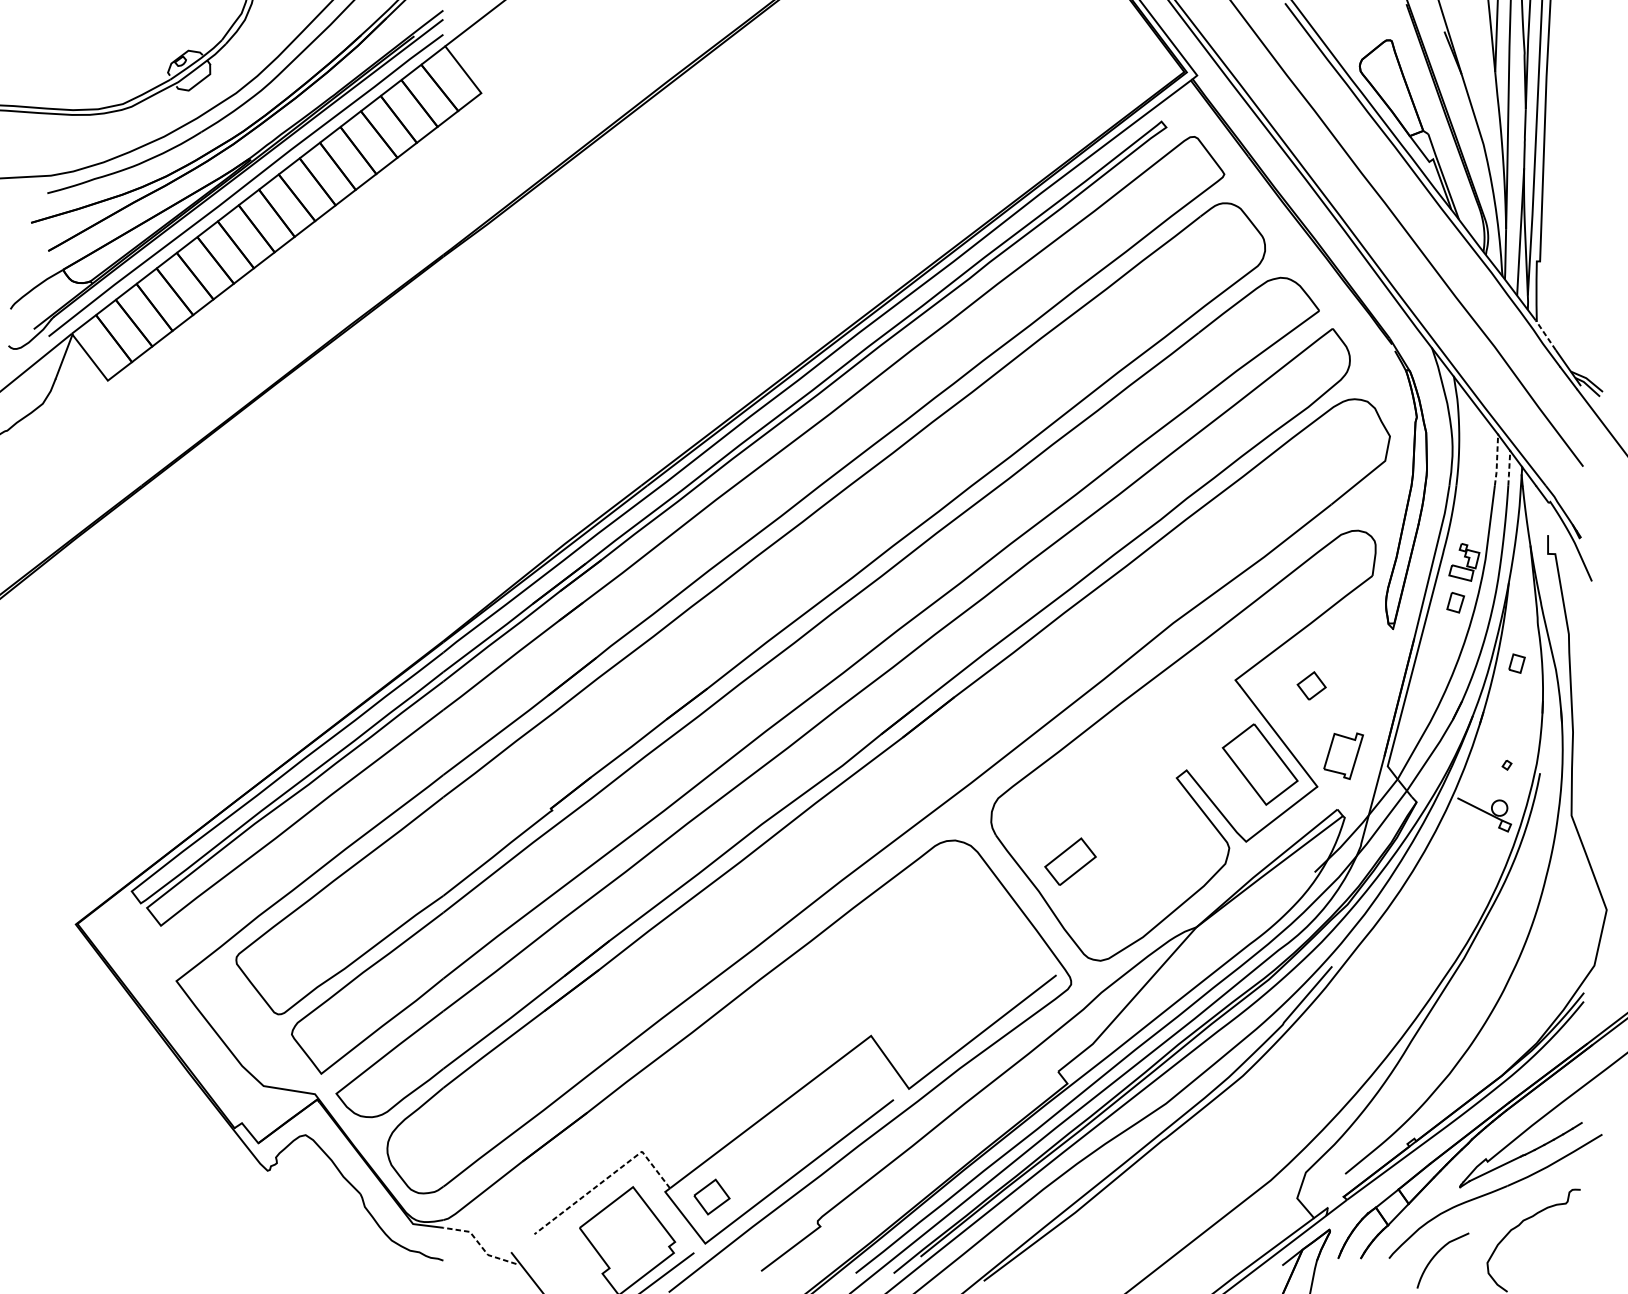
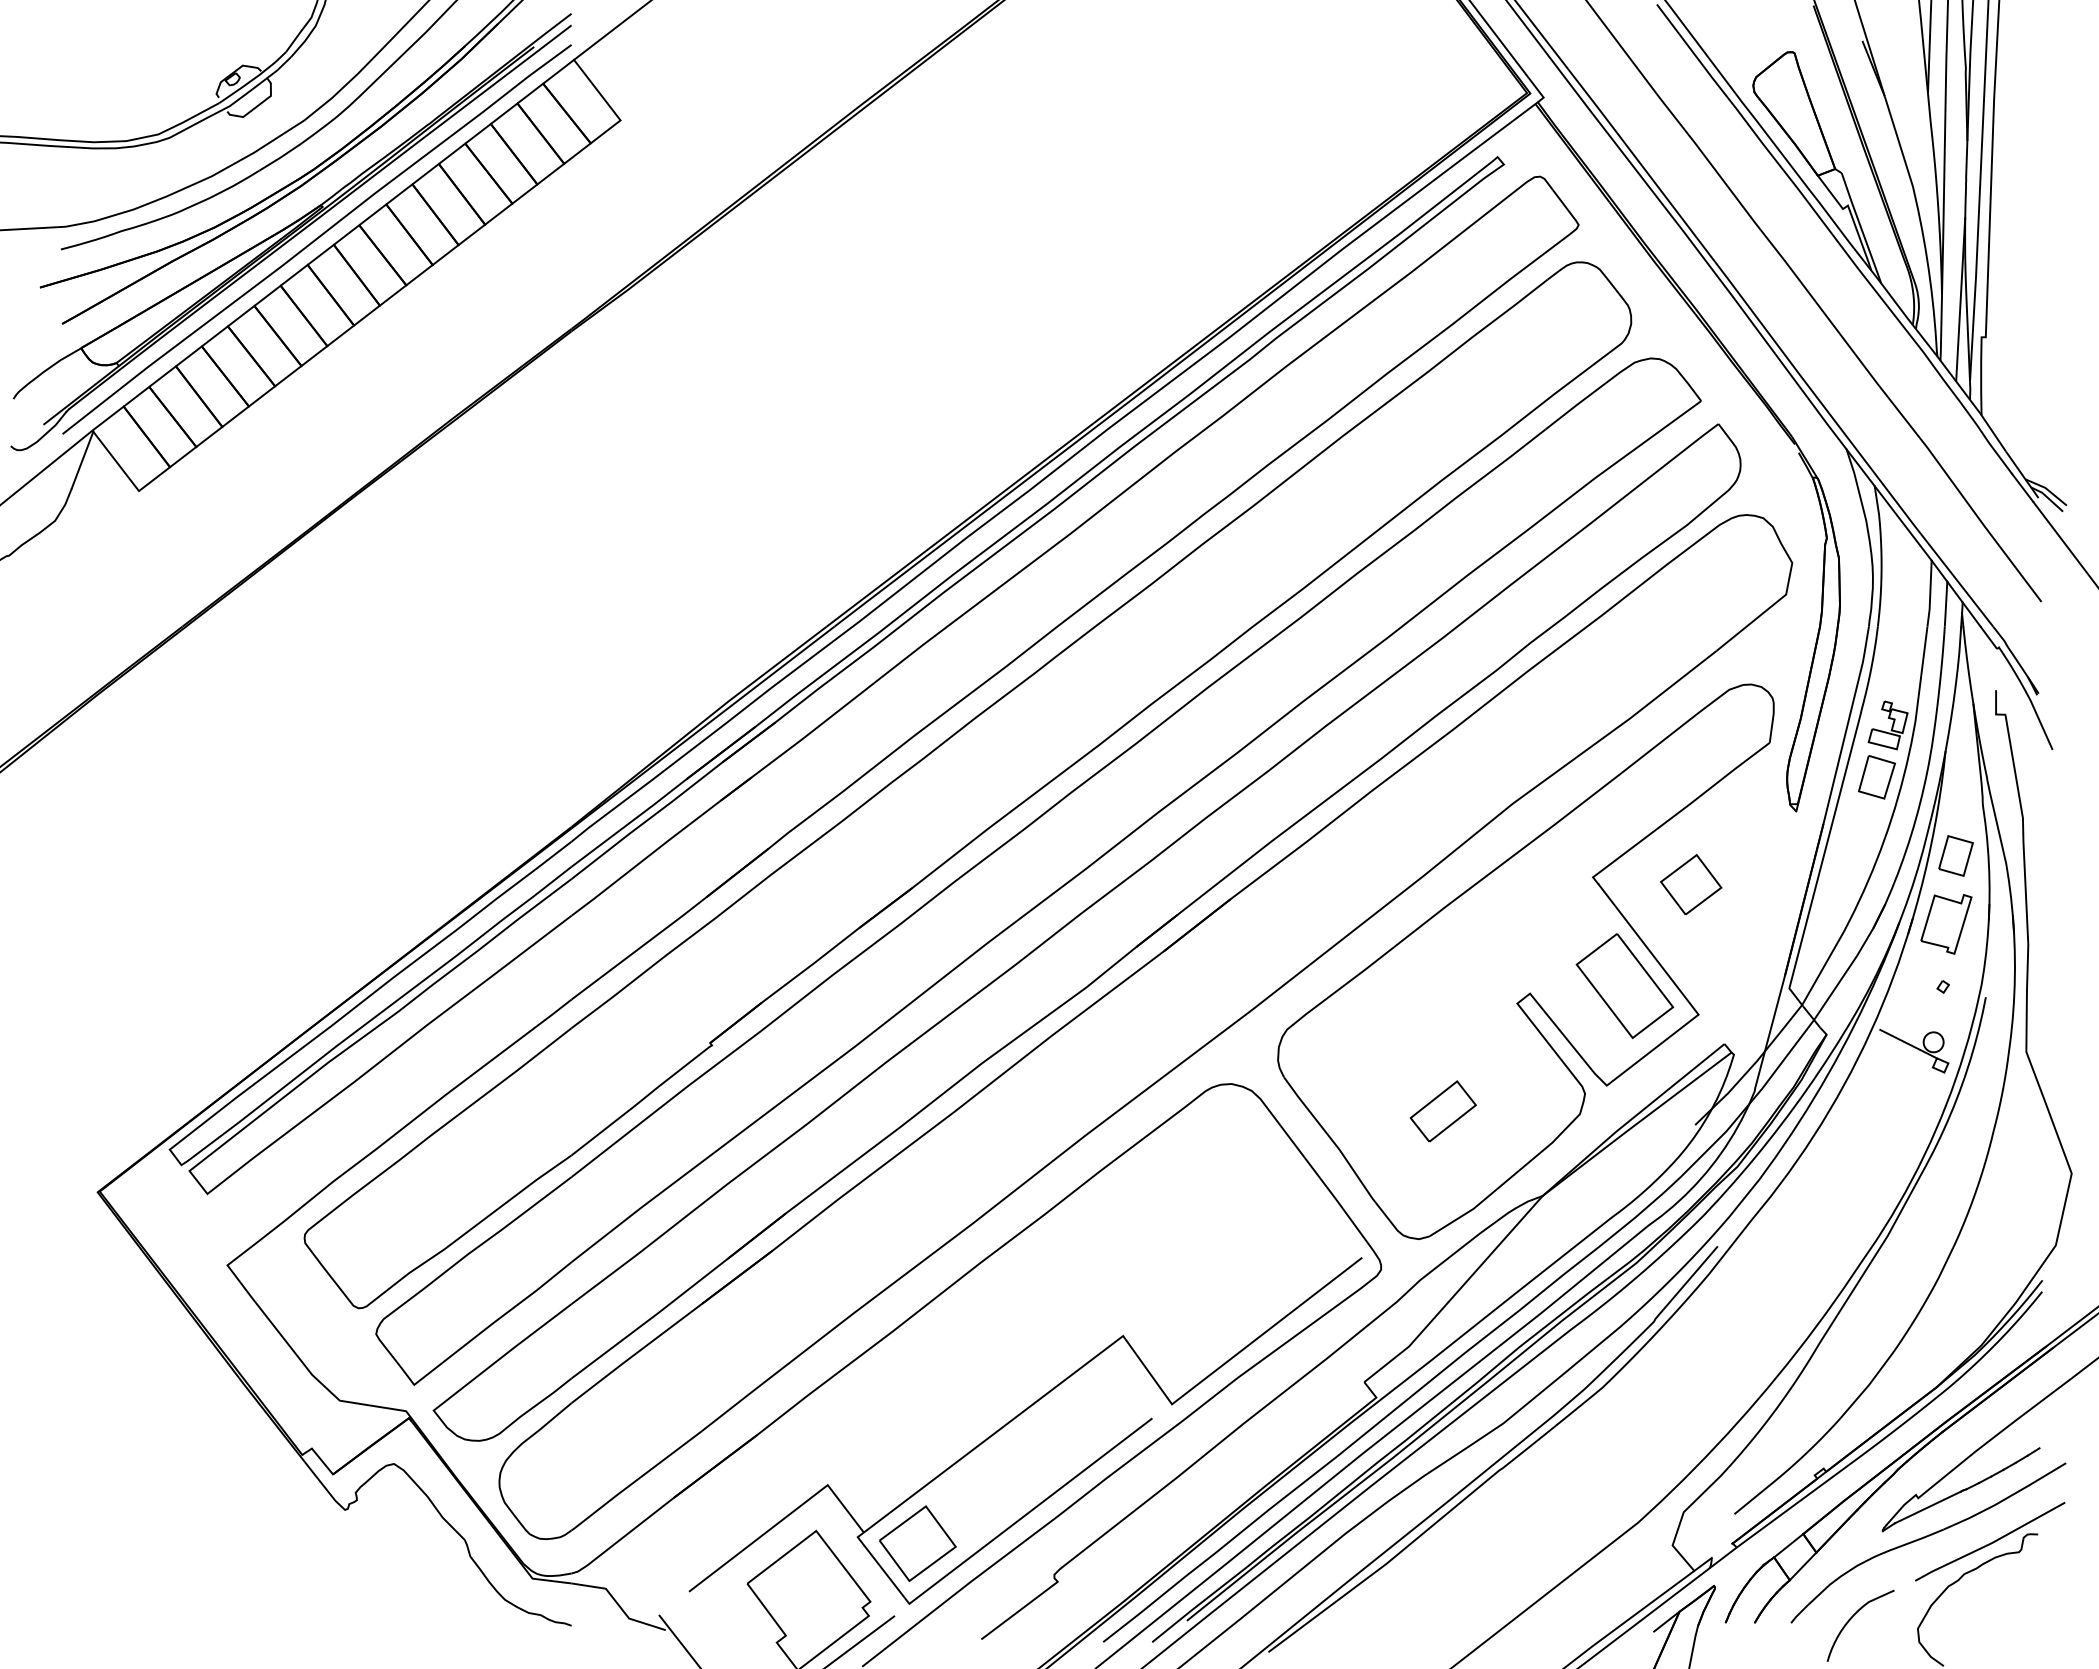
line: (1545, 334) -> (1992, 431), dashed -> solid
line: (1497, 460) -> (1930, 594), dashed -> solid
line: (1509, 468) -> (1946, 604), dashed -> solid
part: (1455, 602) -> (1876, 777), size x1.67
part: (1516, 663) -> (1955, 855), size x1.67
part: (1311, 685) -> (1691, 884), size x1.67
part: (1343, 756) -> (1946, 924), moved
part: (1069, 861) -> (1442, 1111), moved
line: (606, 1178) -> (782, 1519), dashed -> solid
part: (711, 1196) -> (917, 1543), size x1.67
line: (1543, 1196) -> (1990, 1542), added
line: (479, 1244) -> (618, 1605), dashed -> solid

